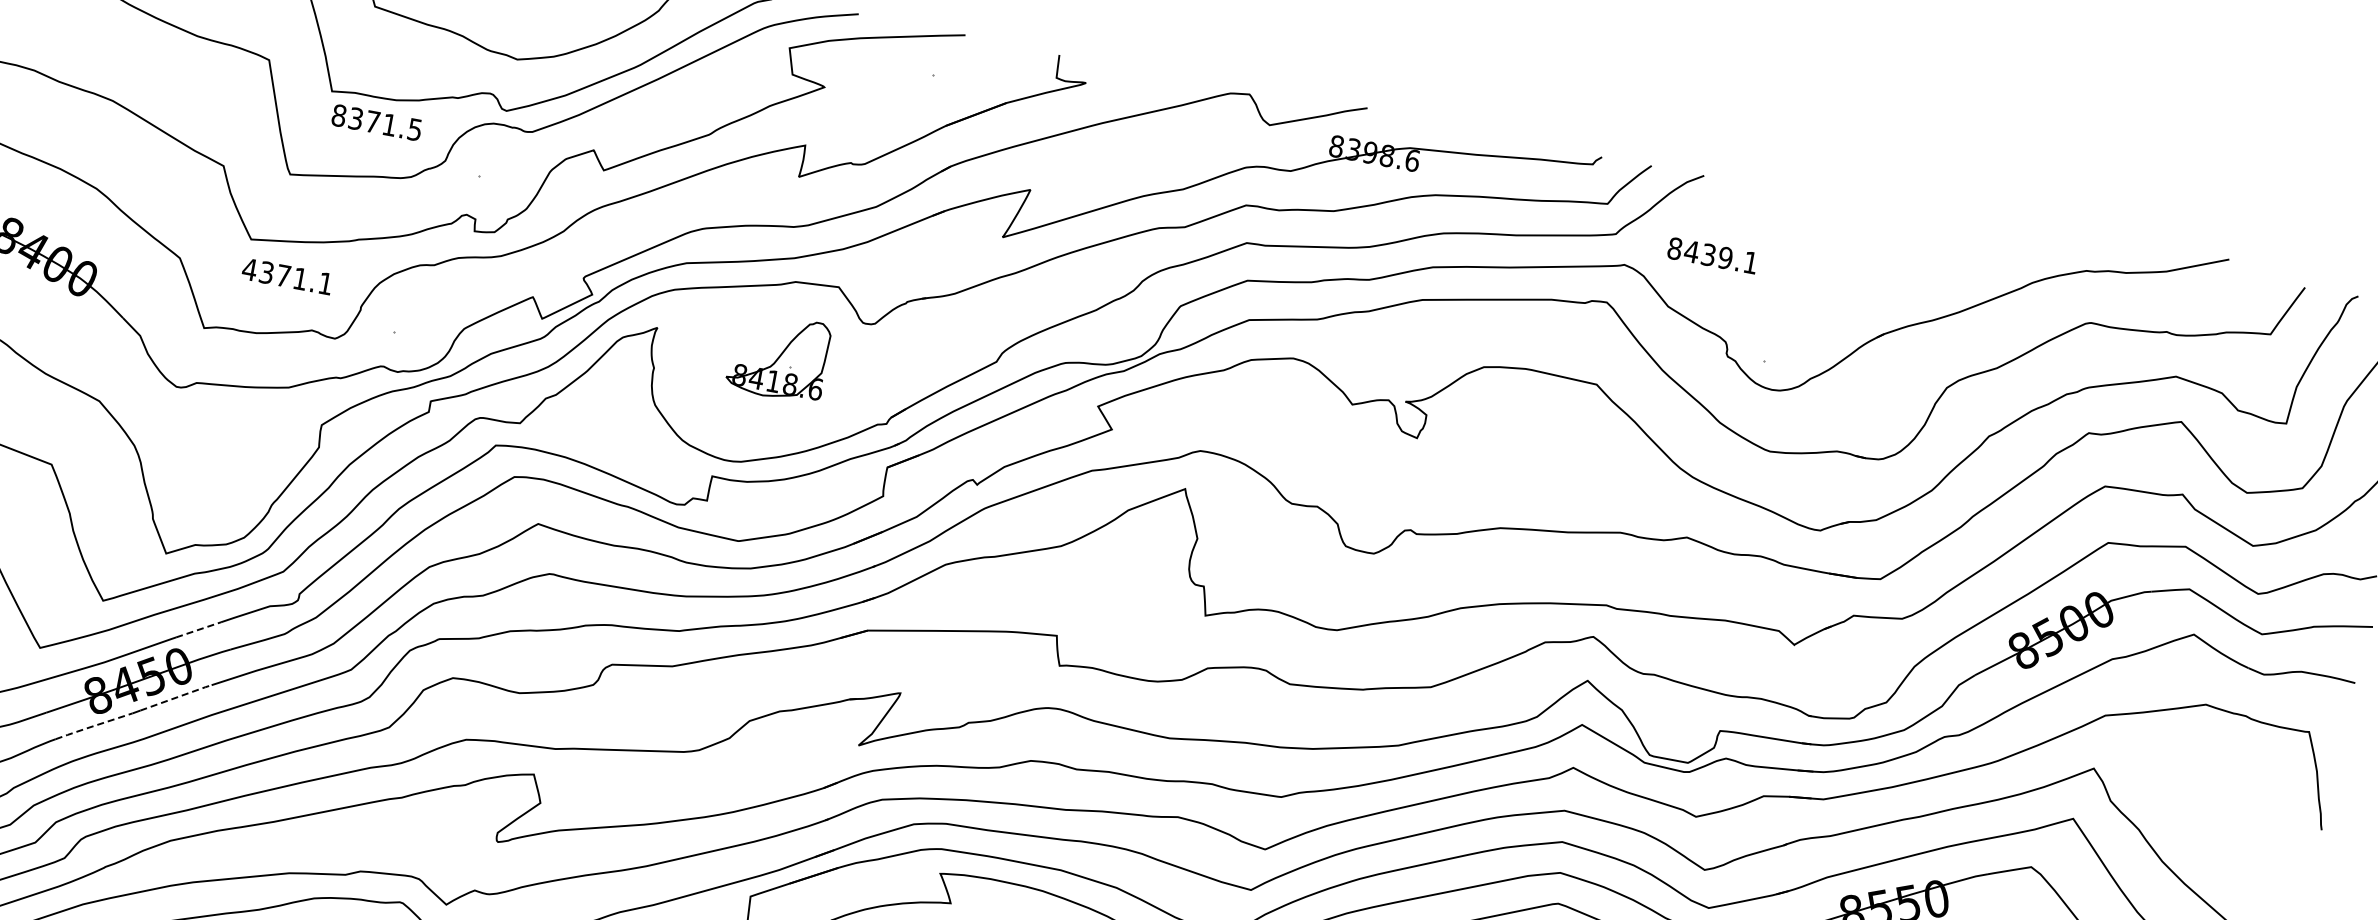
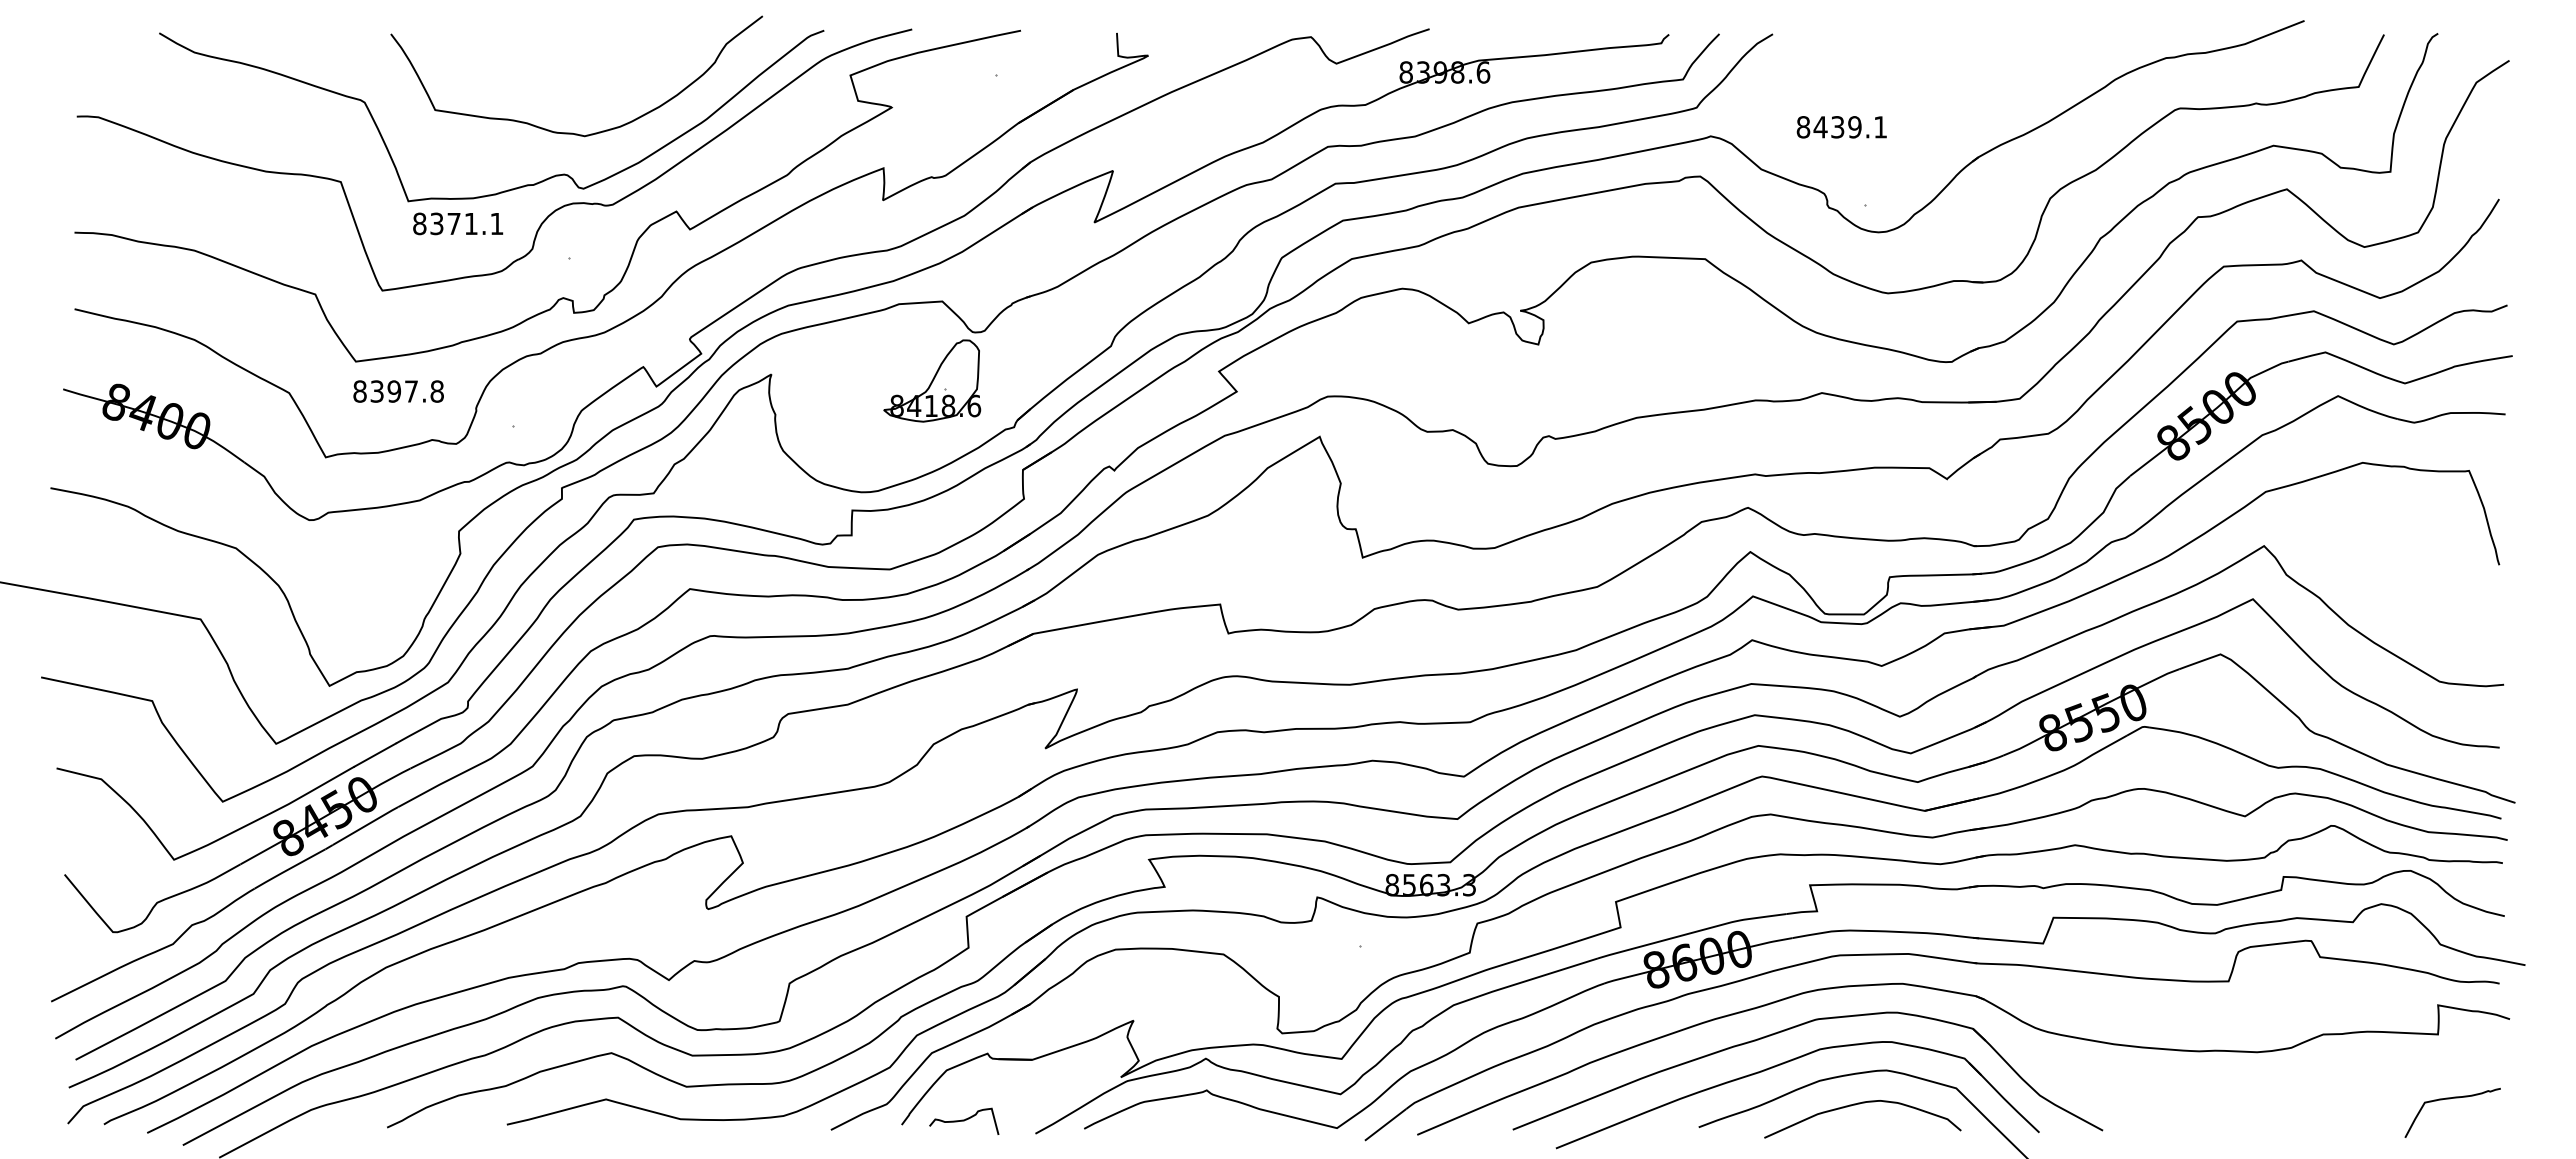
text: (414, 130) -> (496, 224), 8371.5 -> 8371.1
text: (1712, 255) -> (1841, 127), moved
text: (286, 276) -> (397, 391), 4371.1 -> 8397.8
part: (779, 356) -> (932, 380), moved
line: (198, 630) -> (375, 755), dashed -> solid
line: (177, 697) -> (366, 825), dashed -> solid
line: (93, 726) -> (289, 869), dashed -> solid

